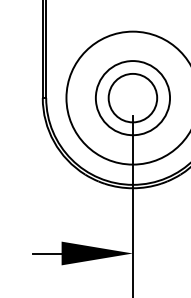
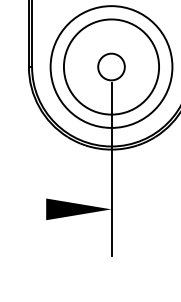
circle: (132, 97) -> (111, 66), size x0.6
circle: (132, 98) -> (111, 67), size x1.4
line: (46, 253) -> (32, 209), removed

